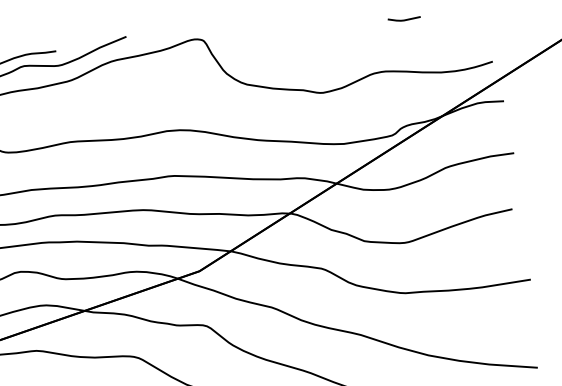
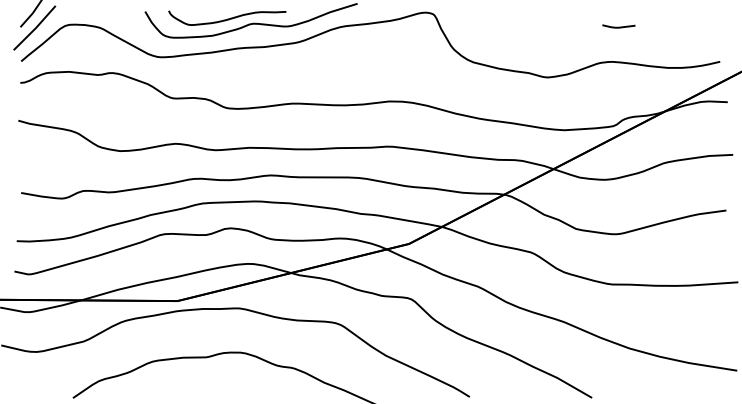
line: (403, 19) -> (618, 26), moved

